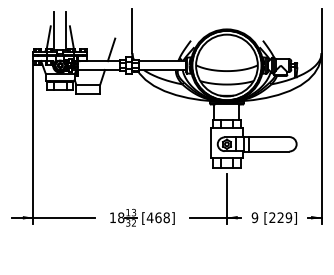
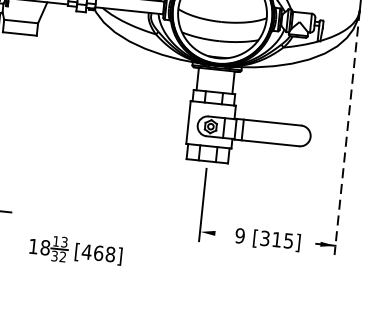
line: (321, 139) -> (346, 133), solid -> dashed
part: (142, 217) -> (75, 250), moved
line: (215, 217) -> (183, 229), removed
text: (280, 217) -> (276, 239), [229] -> [315]

